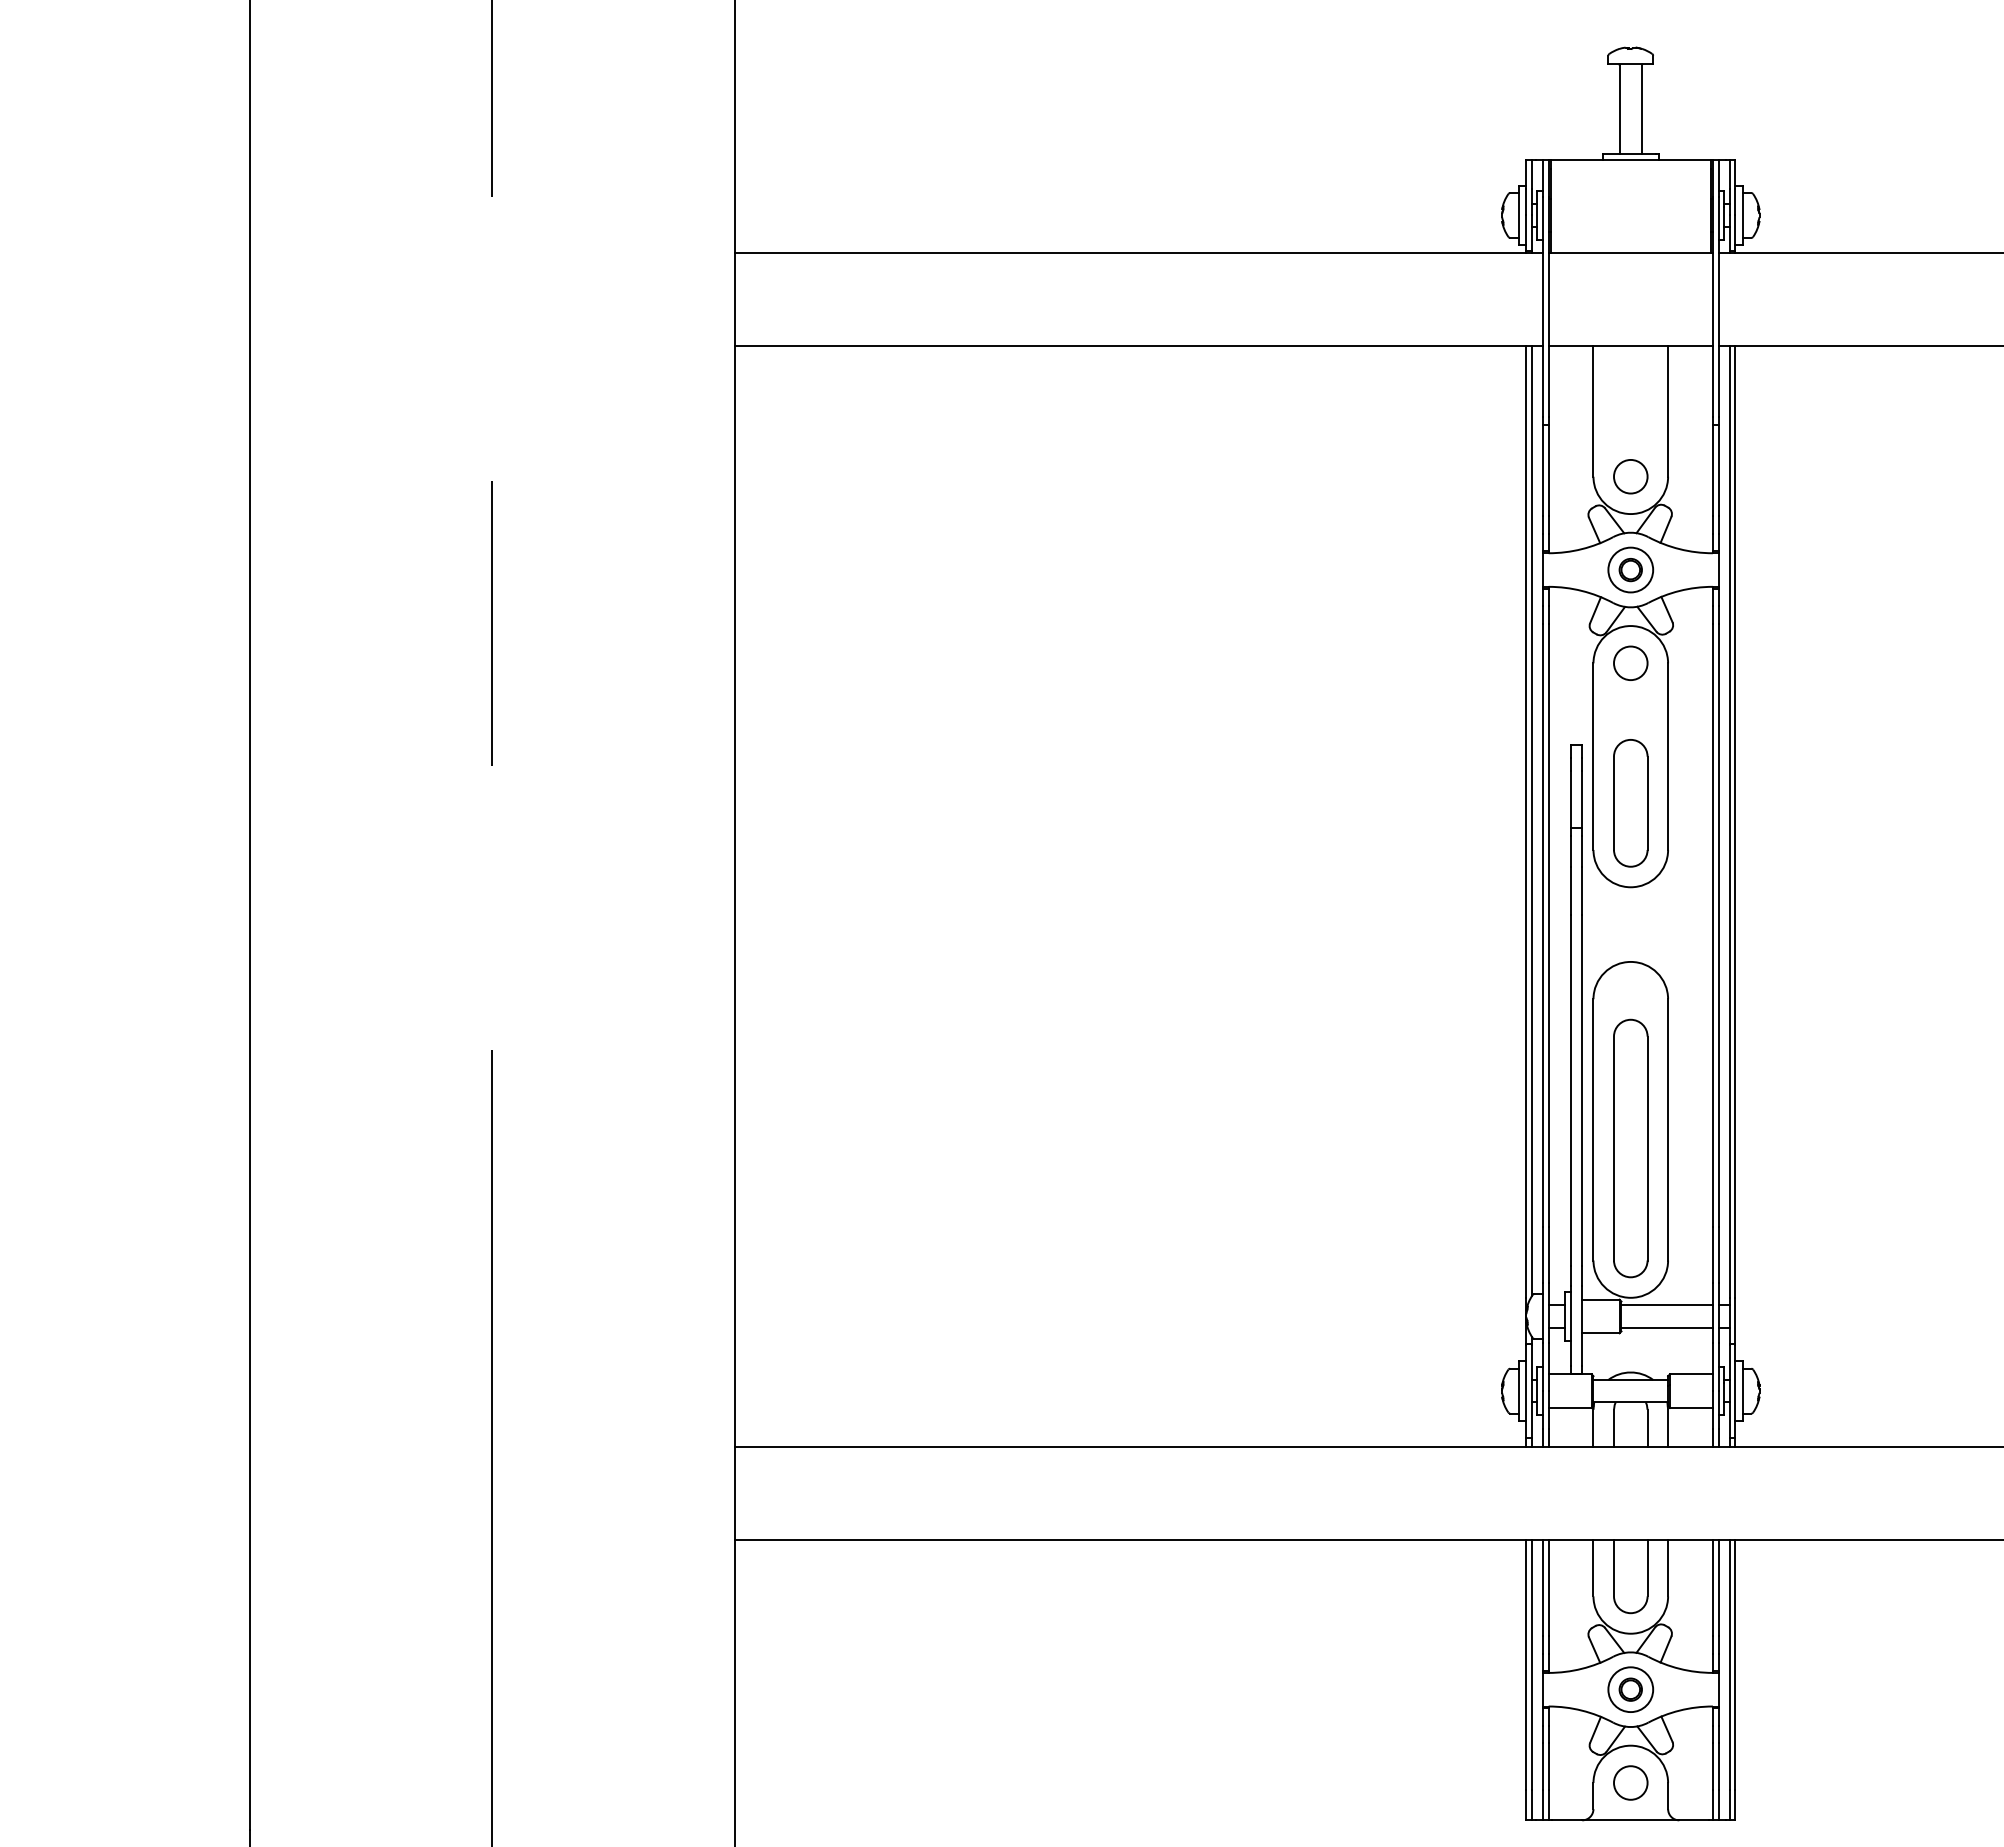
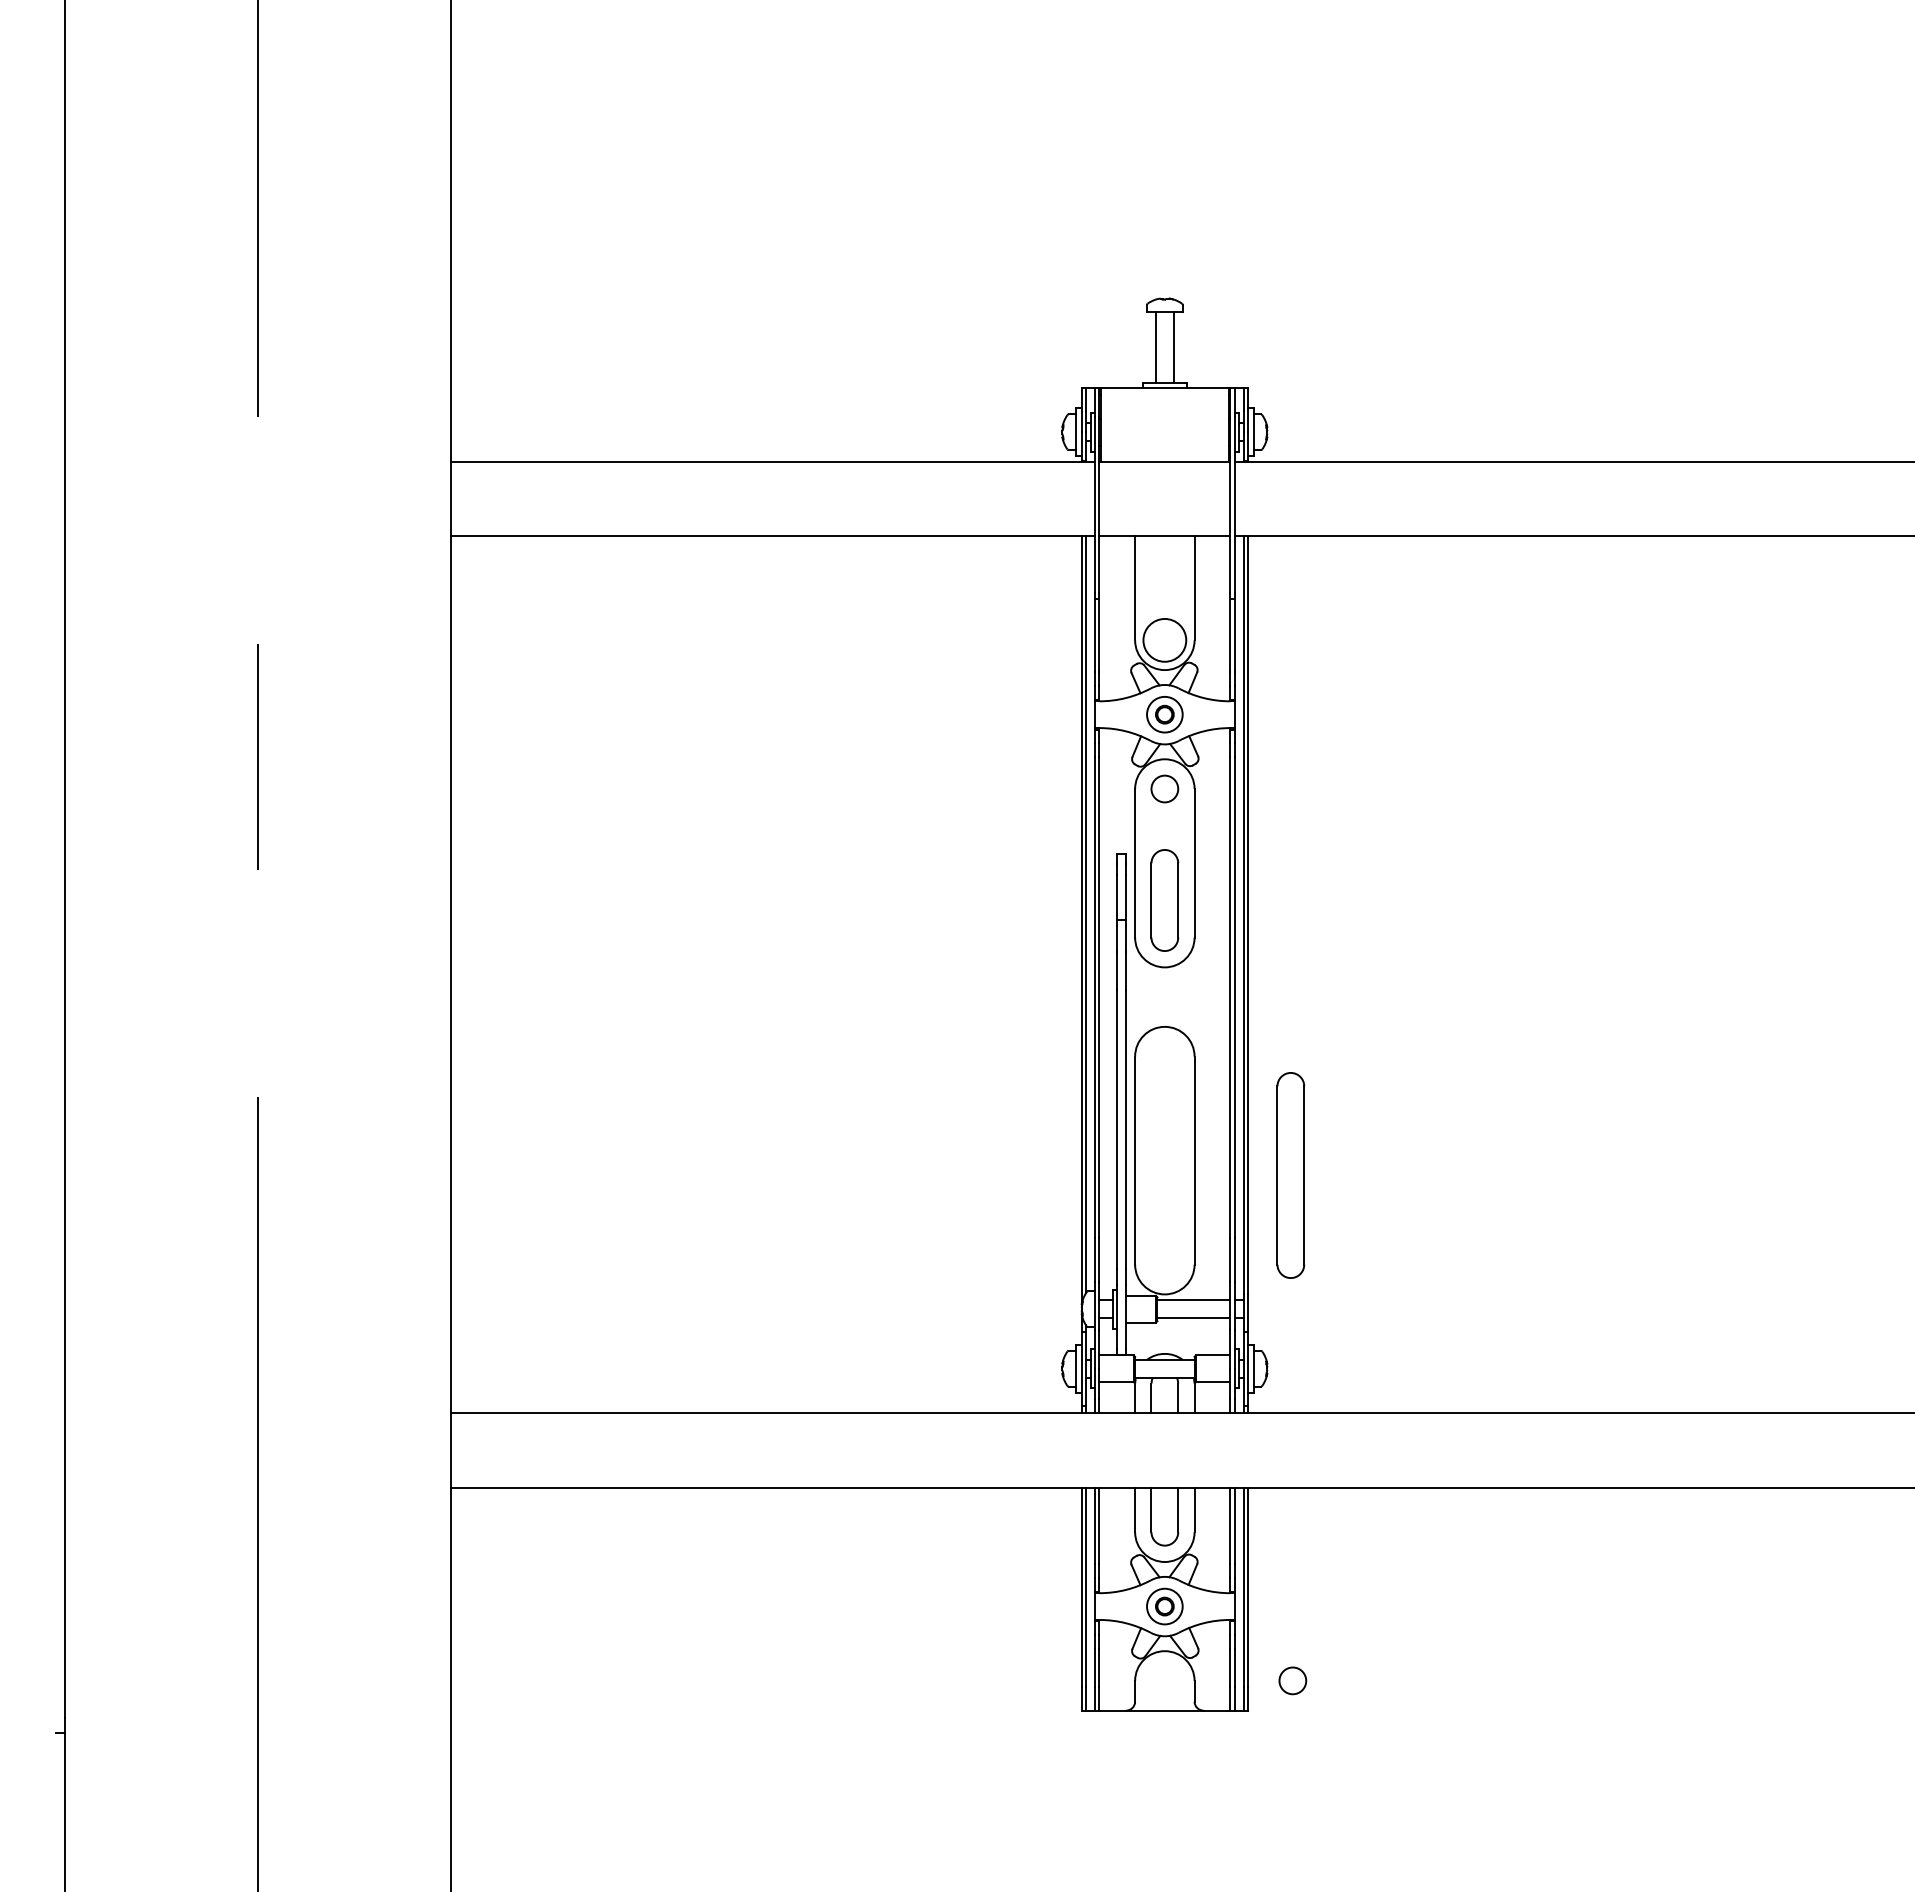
circle: (1630, 476) -> (1164, 640), size x1.6
part: (1630, 1148) -> (1290, 1175), moved
circle: (1630, 1782) -> (1292, 1680), moved

